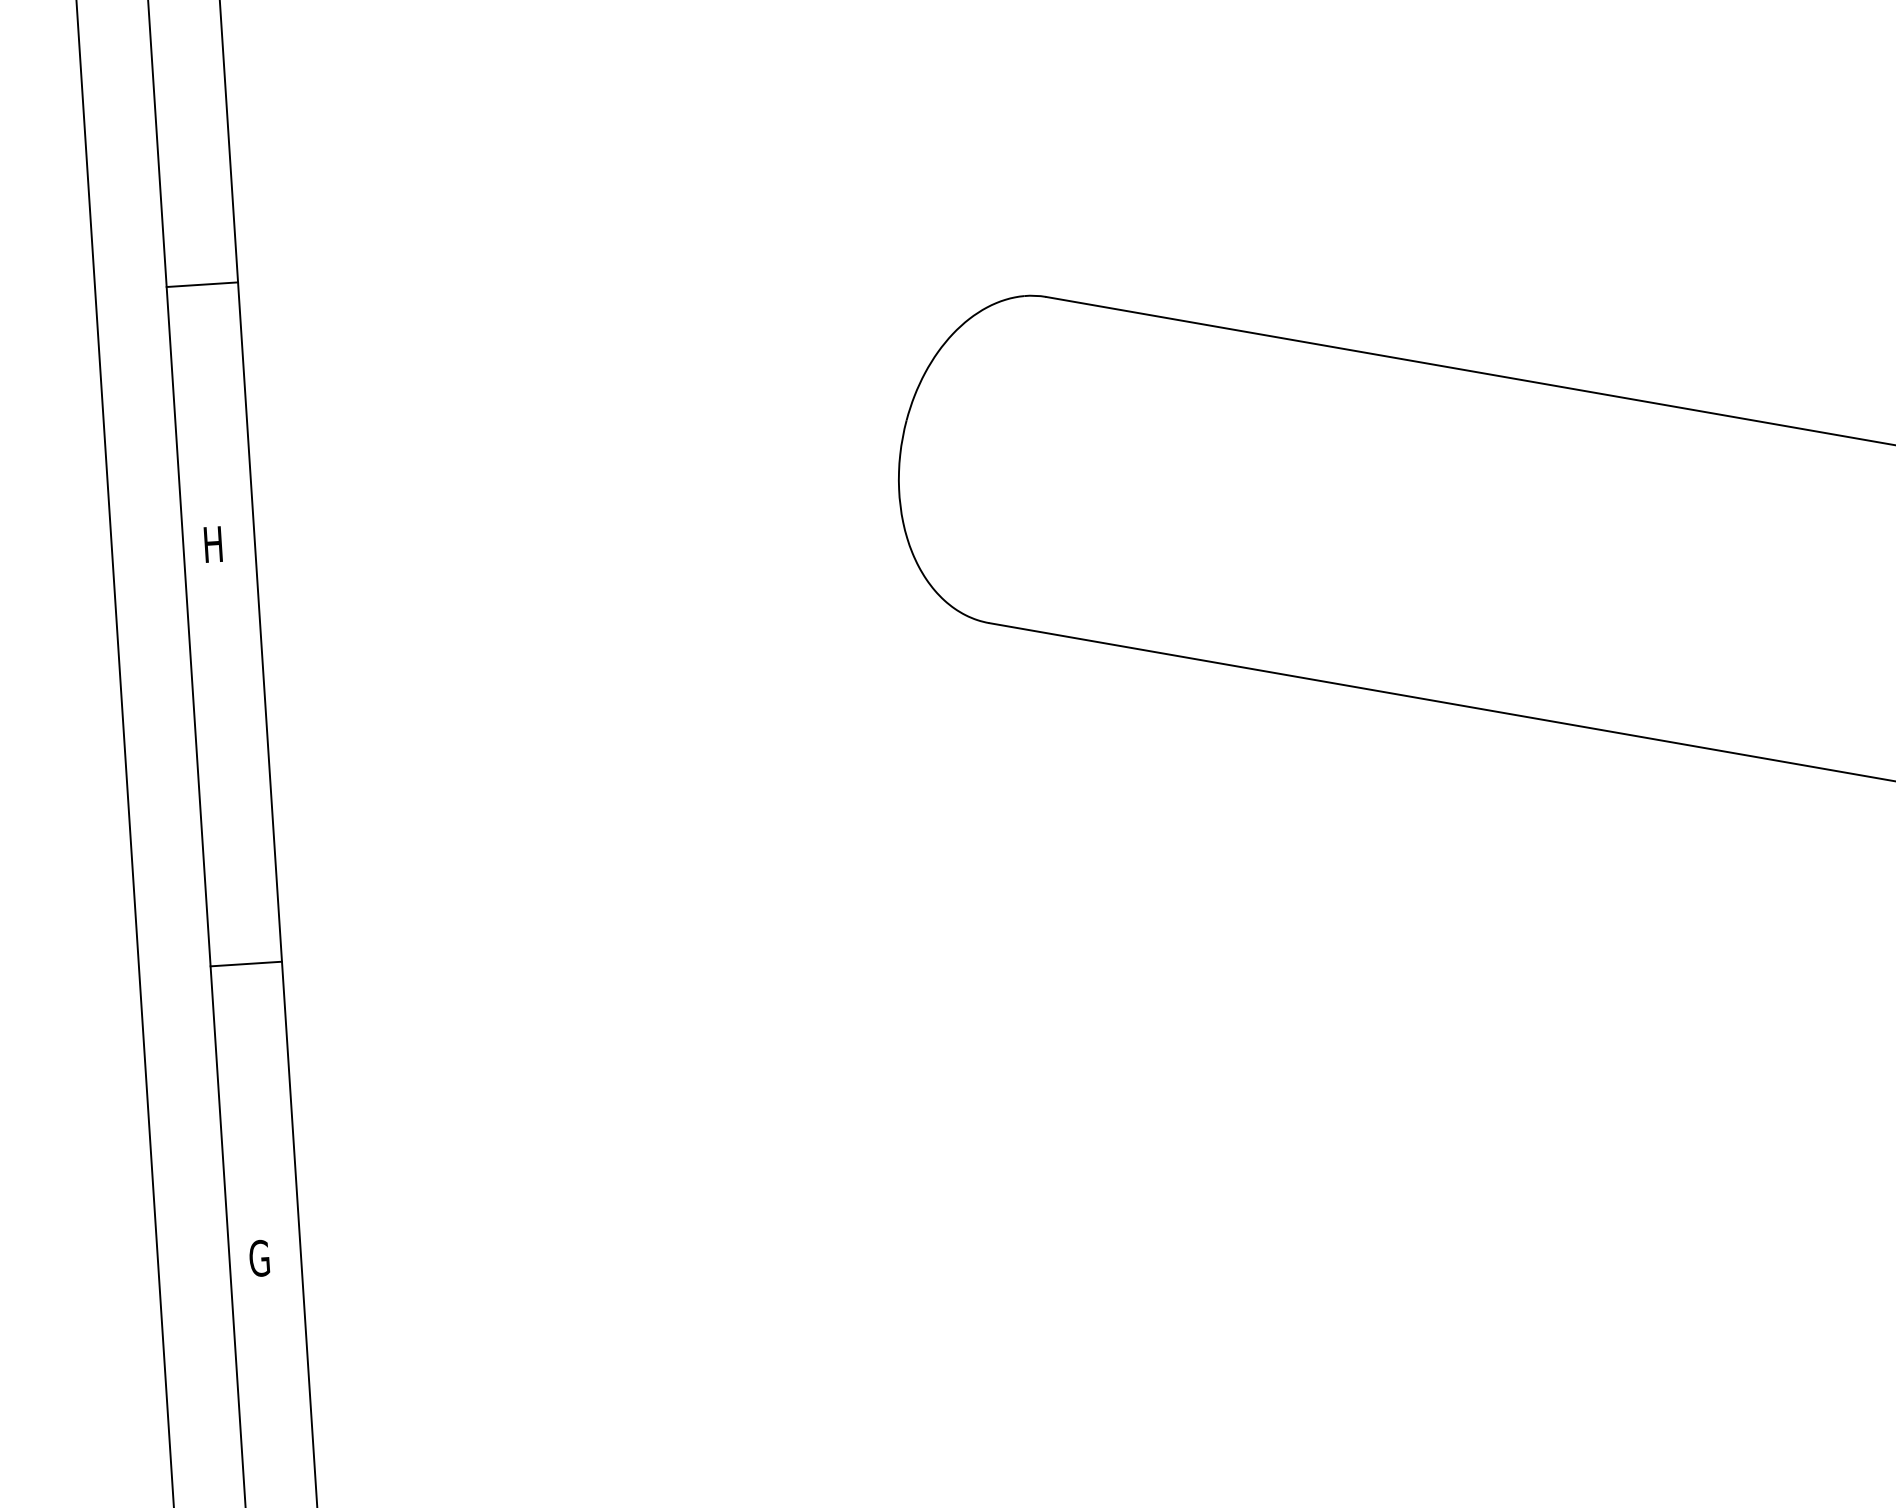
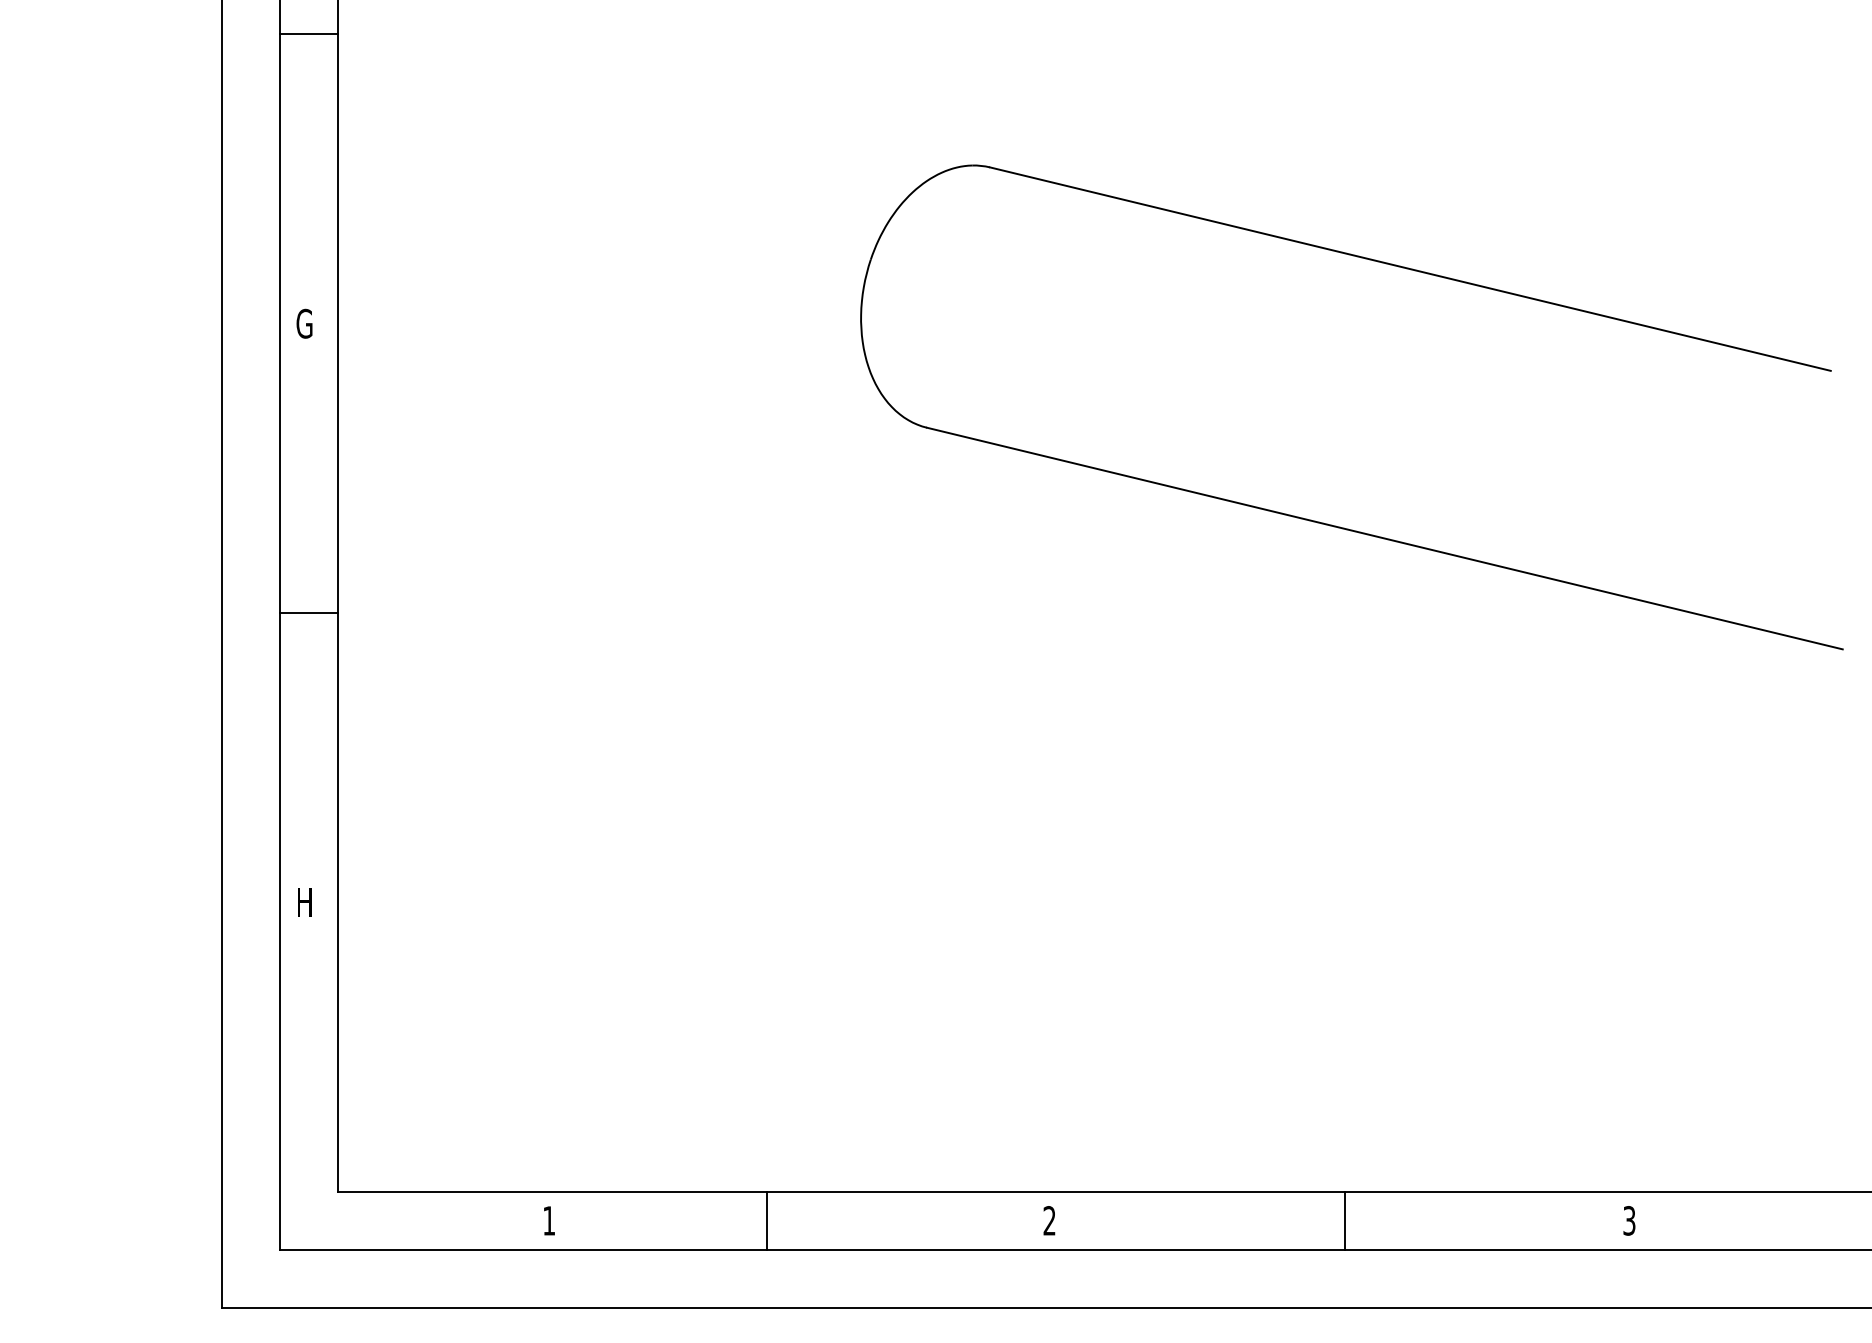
line: (202, 284) -> (309, 34), moved
text: (213, 544) -> (304, 323), H -> G
line: (246, 964) -> (309, 613), moved
text: (259, 1258) -> (304, 902), G -> H

